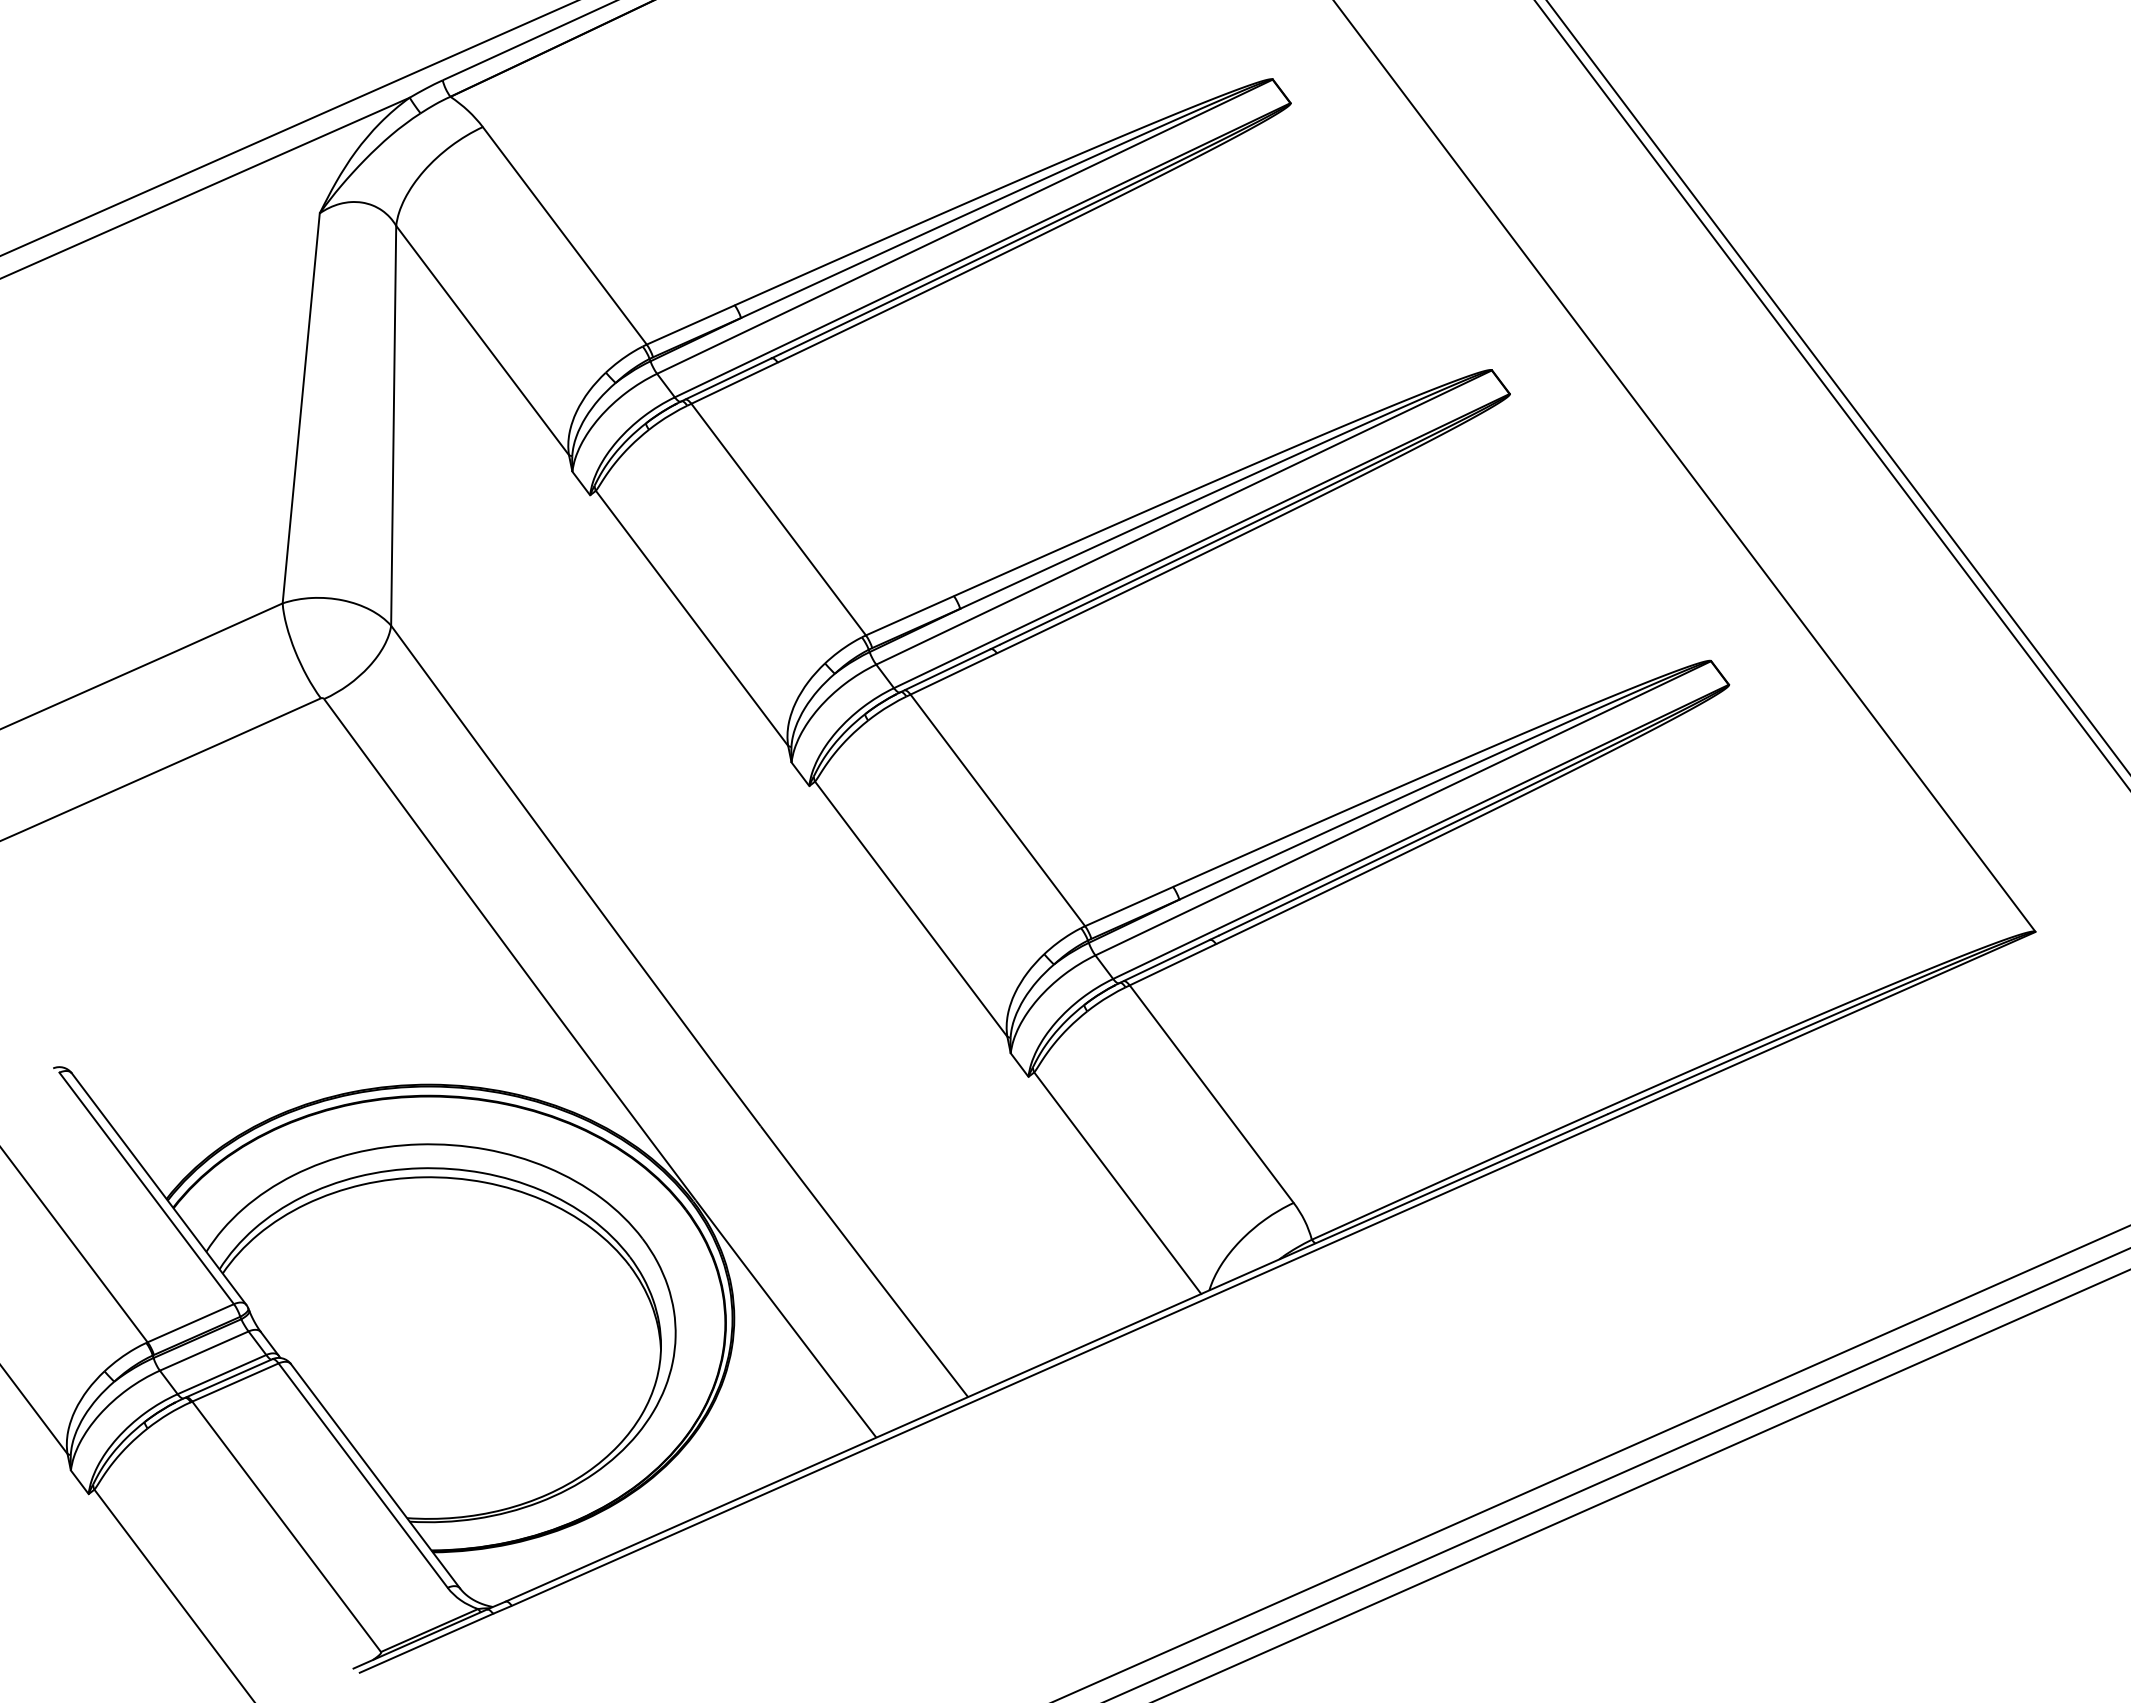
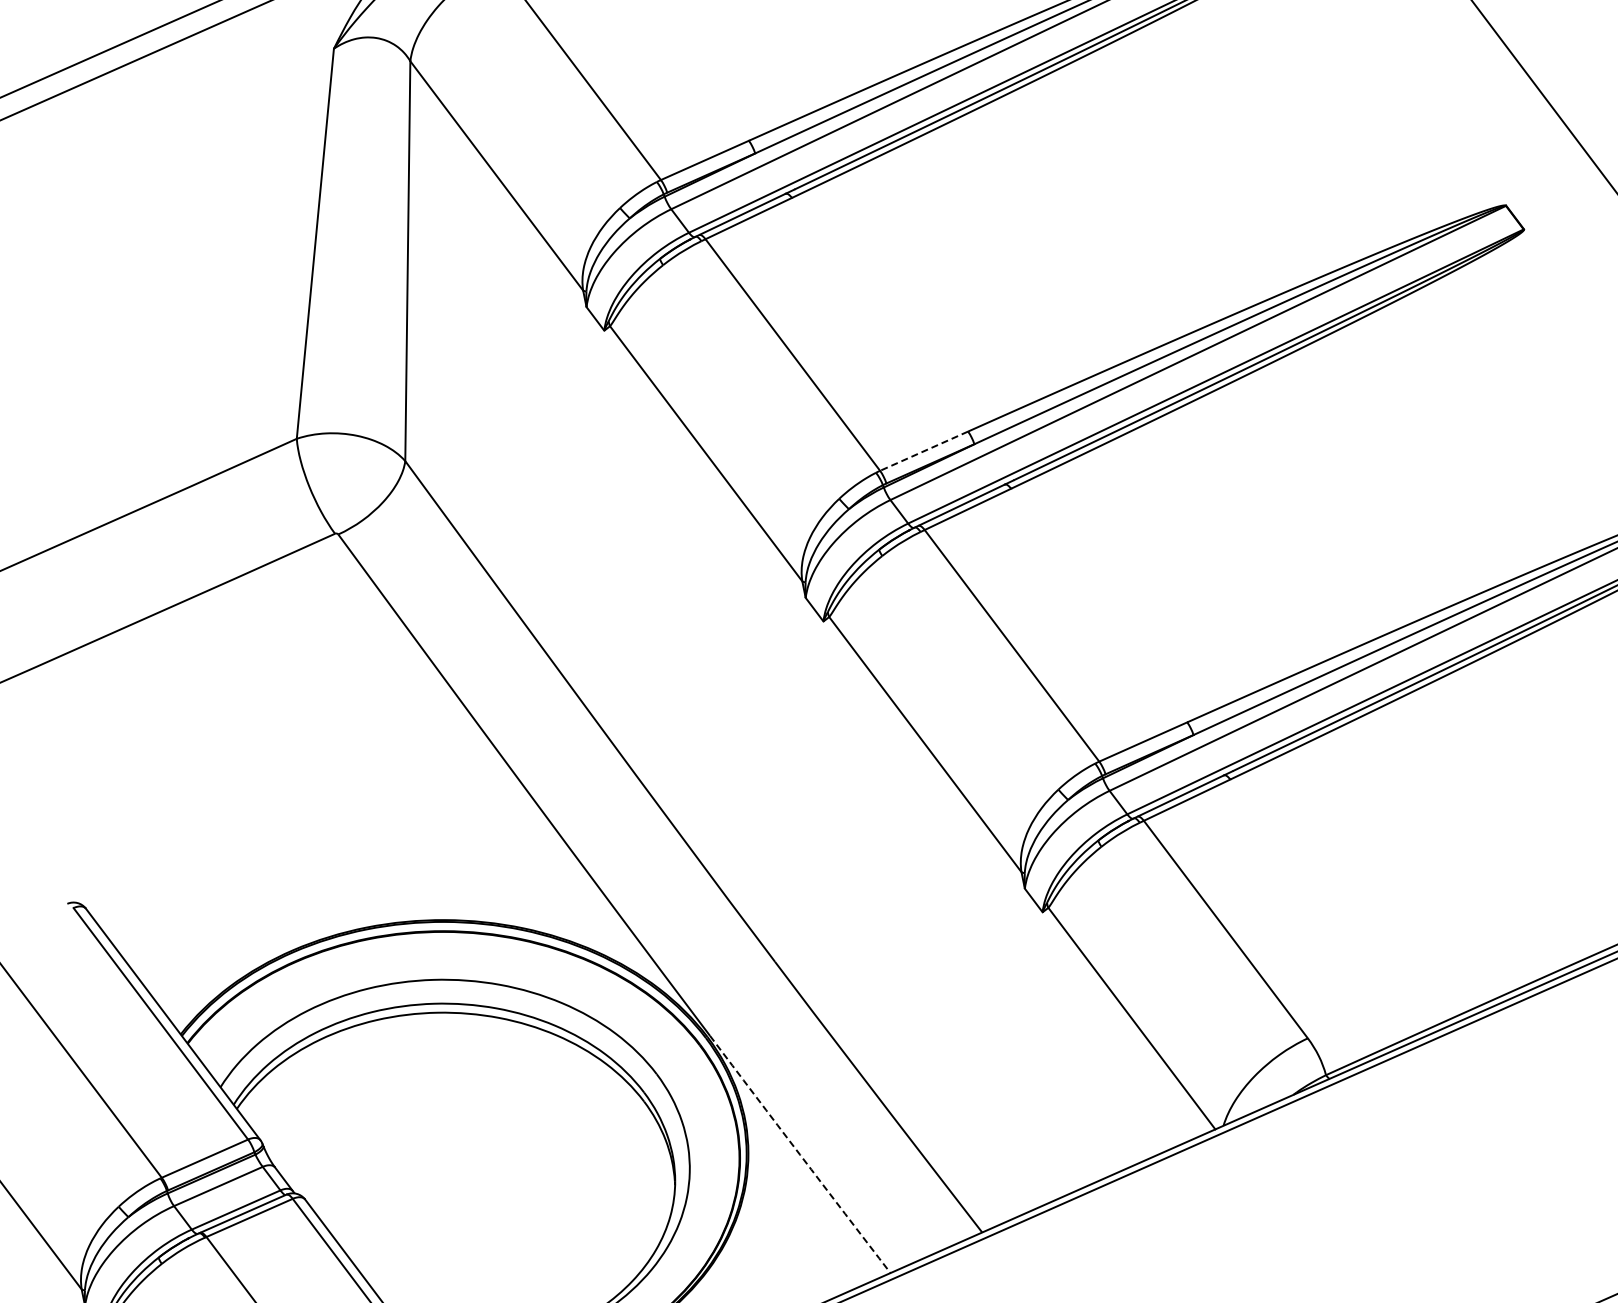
line: (909, 616) -> (923, 451), solid -> dashed
arc: (785, 1319) -> (799, 1154), solid -> dashed

